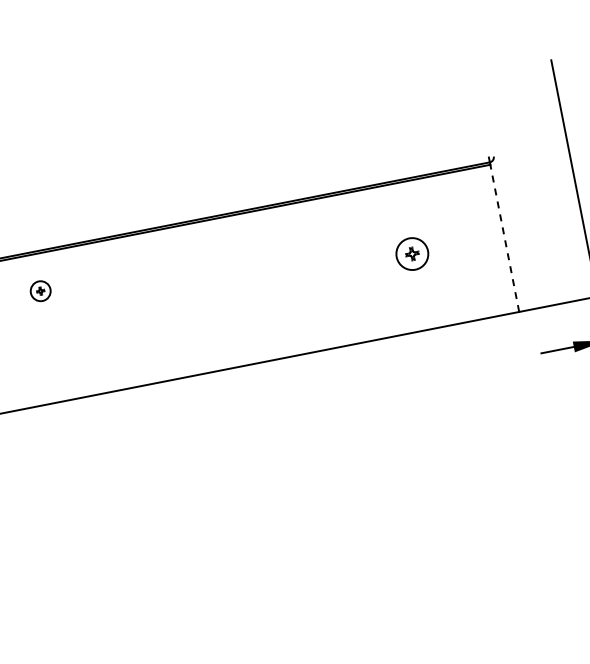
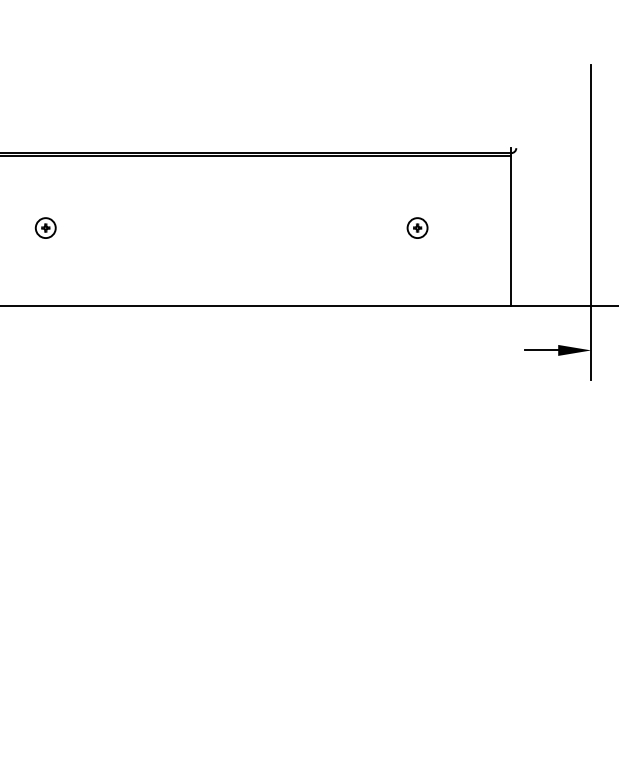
line: (504, 238) -> (511, 230), dashed -> solid
part: (412, 253) -> (417, 227), size x0.62
part: (40, 290) -> (45, 227), moved

